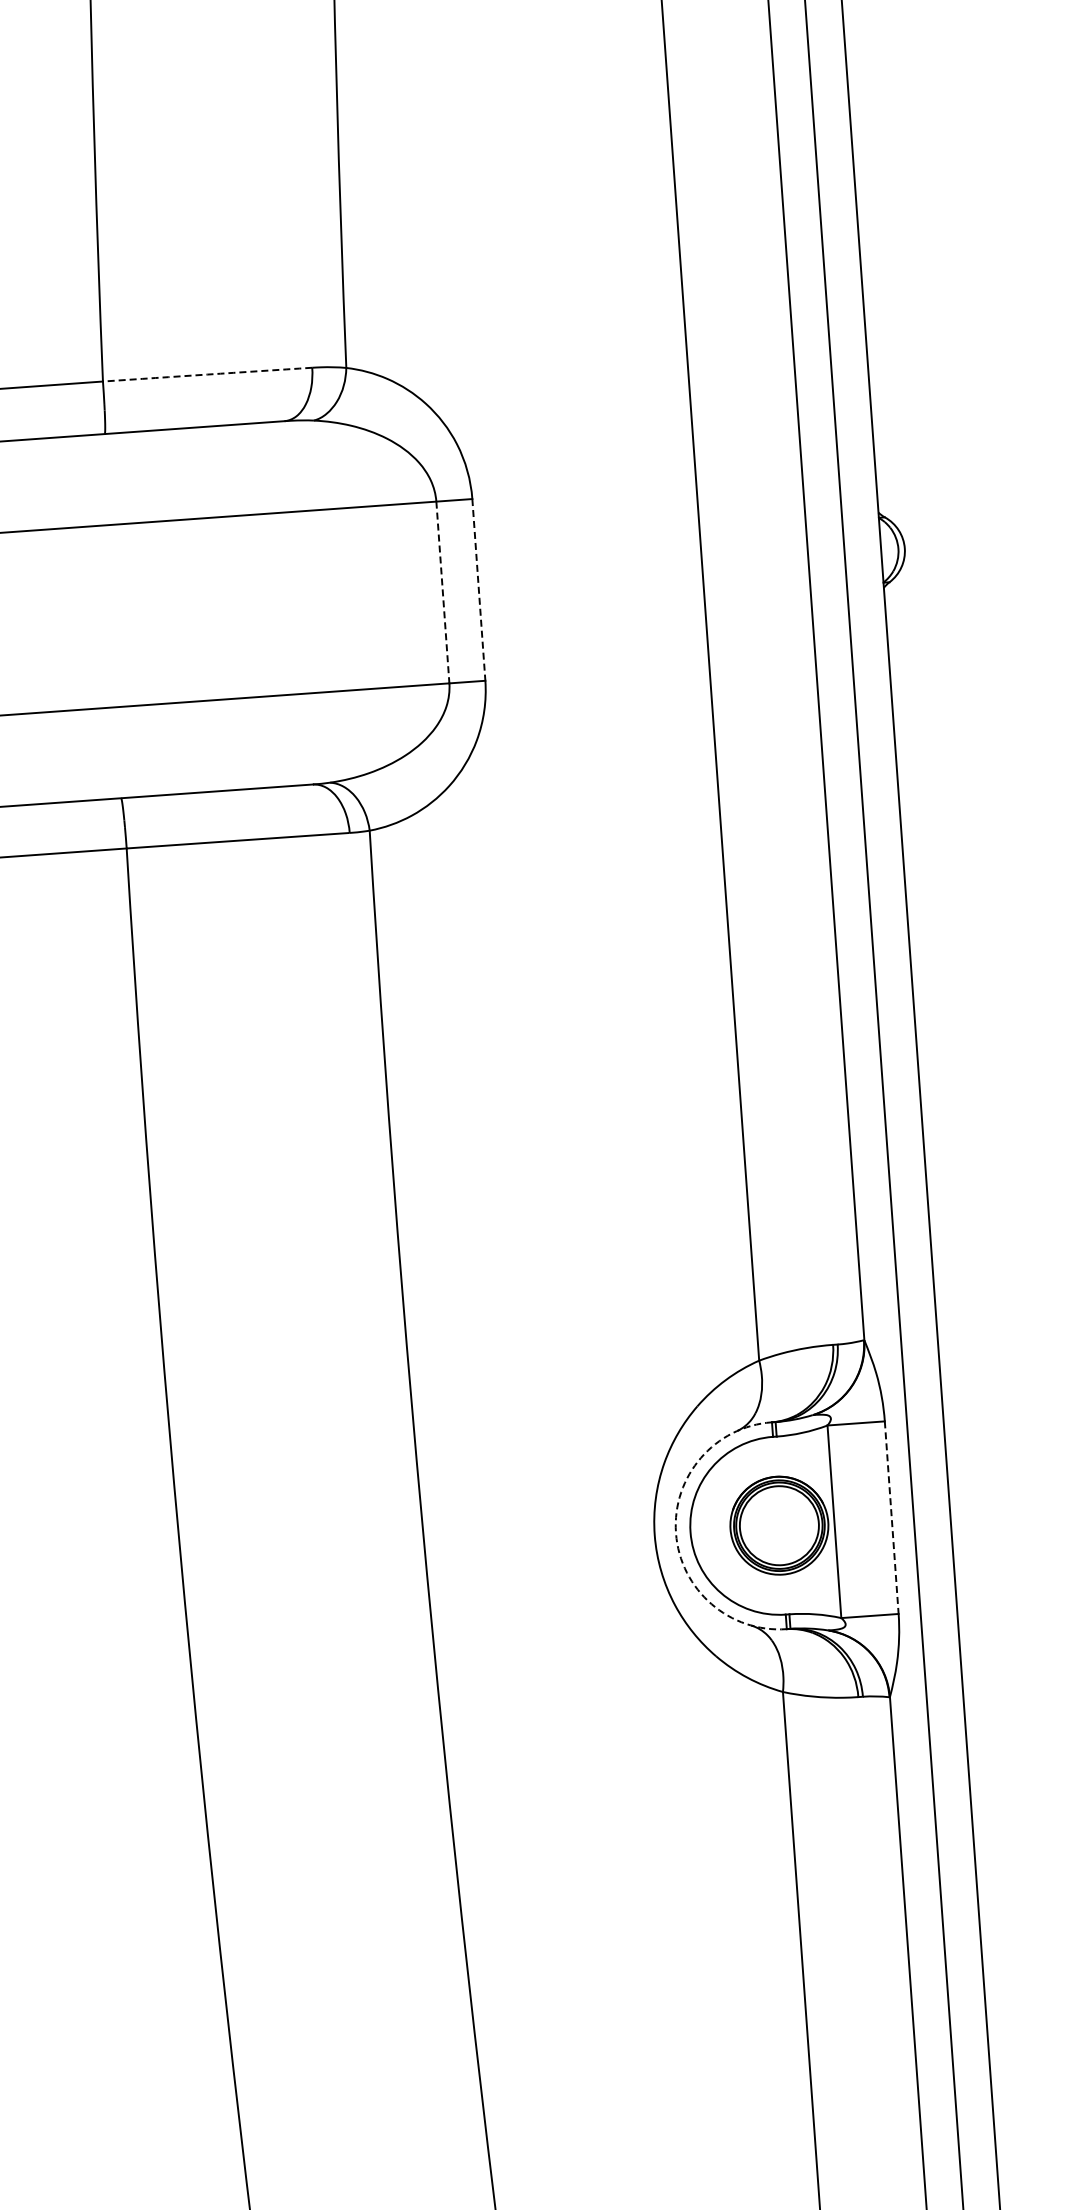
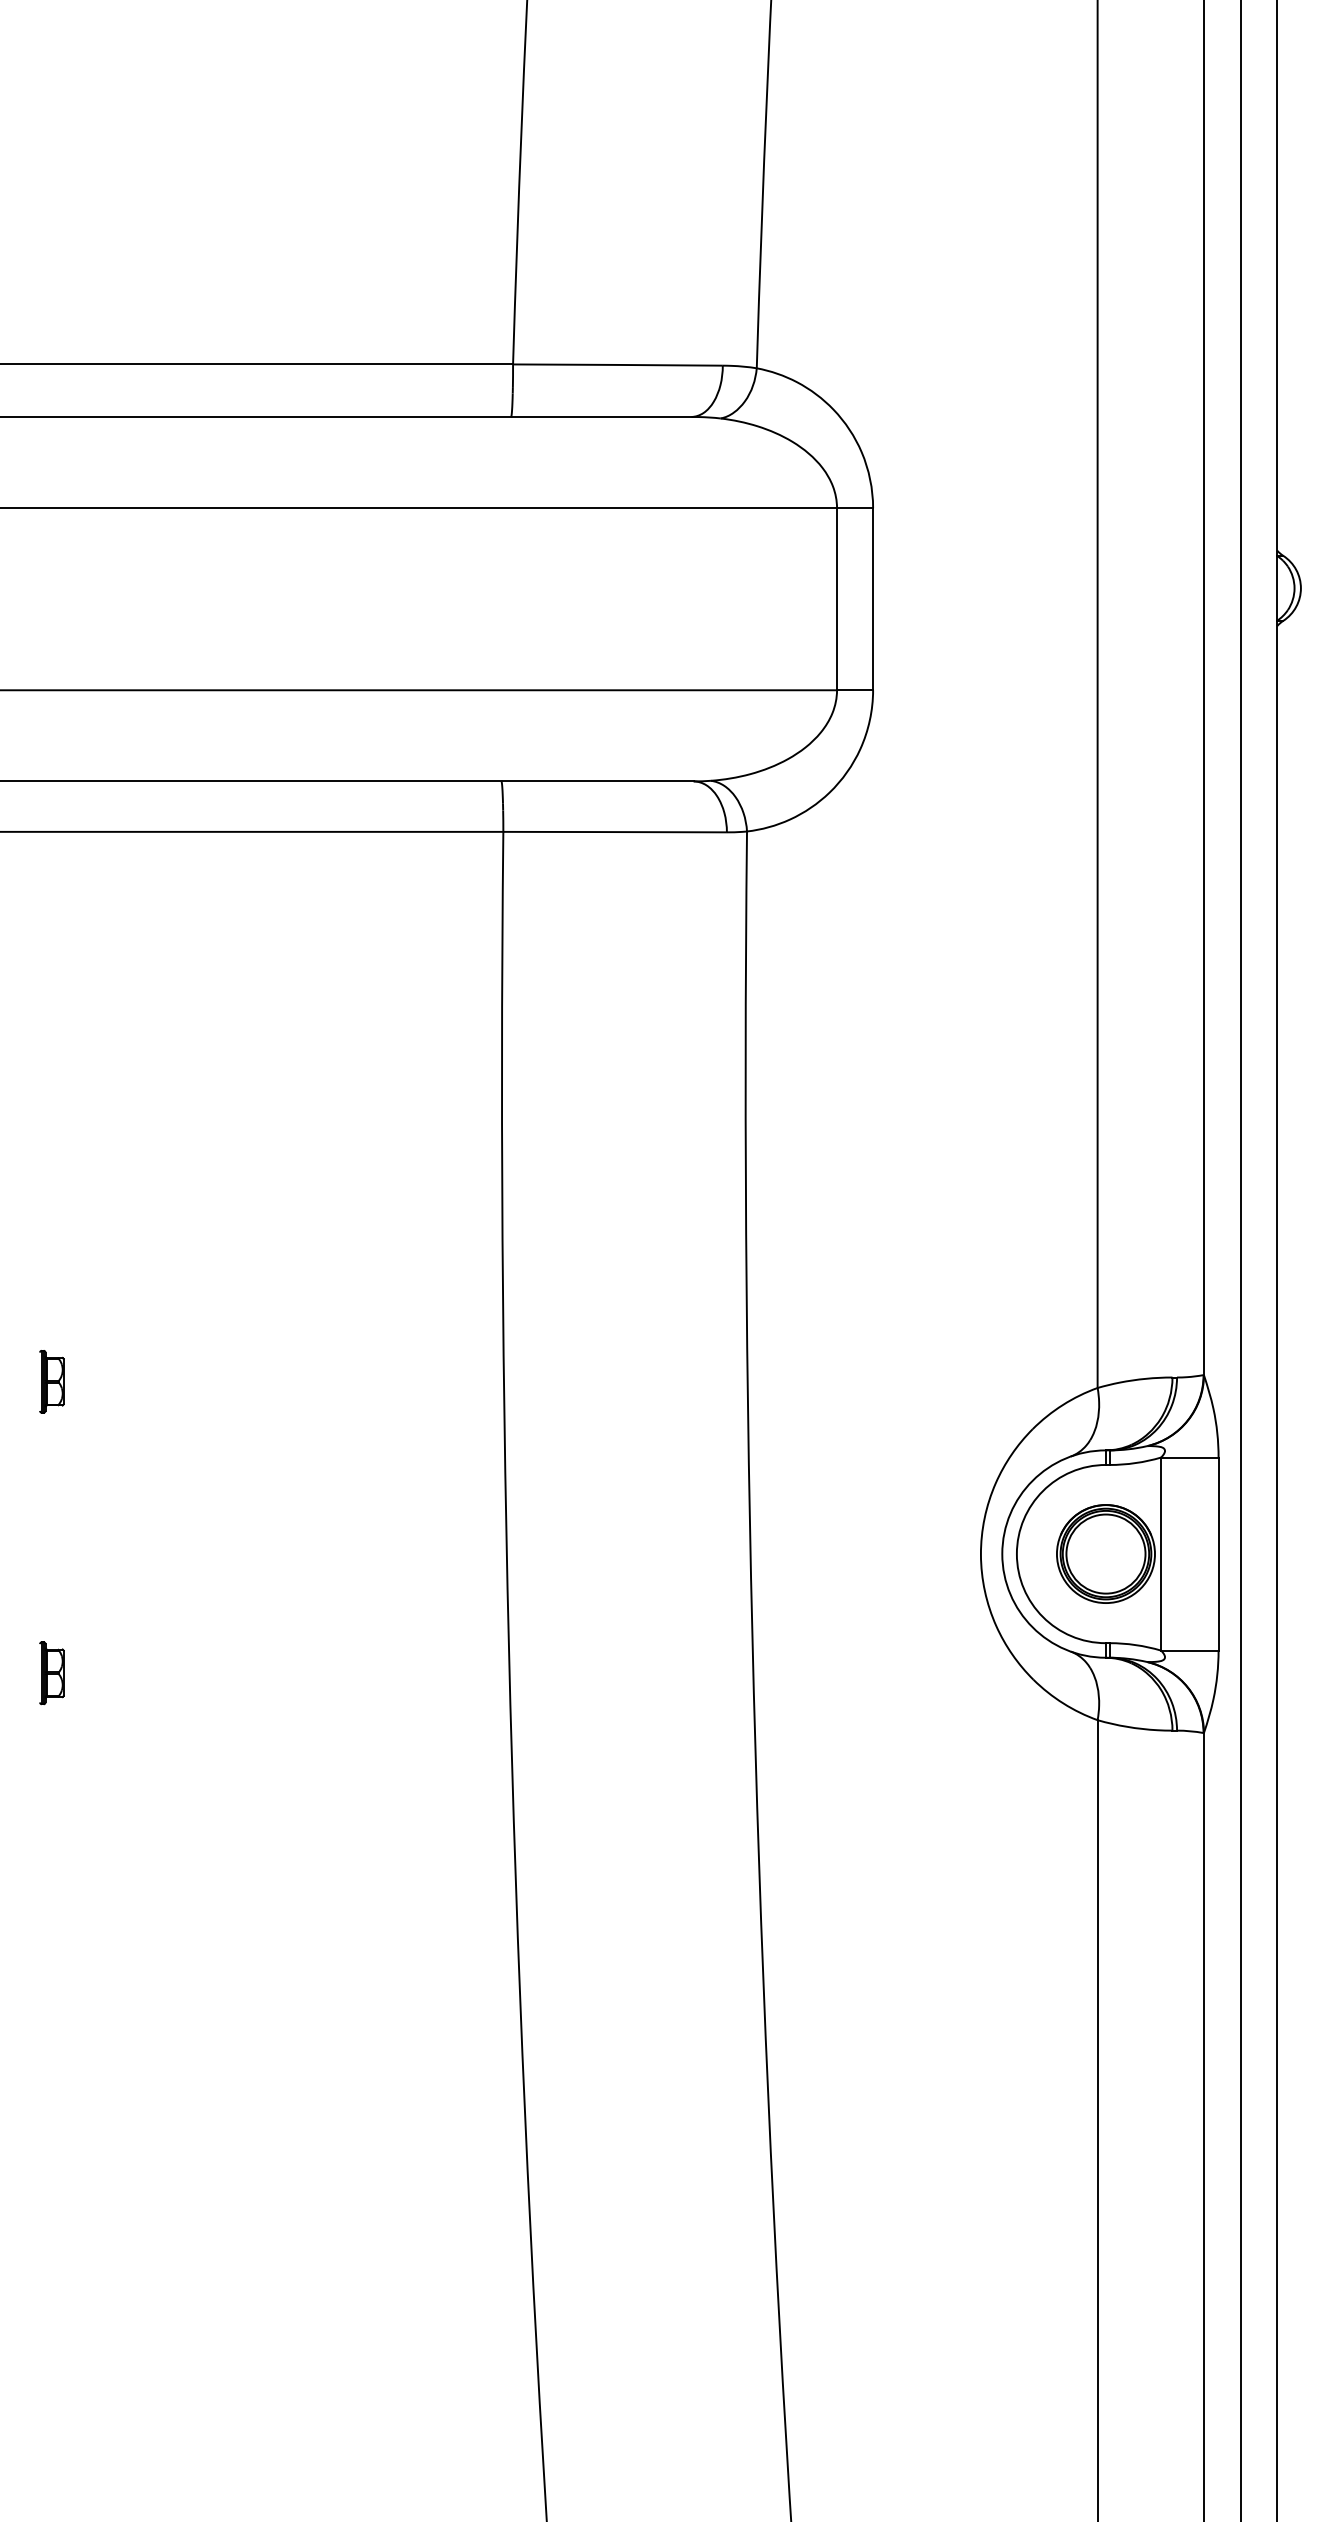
arc: (207, 374) -> (617, 364), dashed -> solid
line: (479, 590) -> (873, 599), dashed -> solid
line: (443, 592) -> (837, 599), dashed -> solid
line: (891, 1518) -> (1218, 1554), dashed -> solid
arc: (676, 1533) -> (1002, 1554), dashed -> solid

